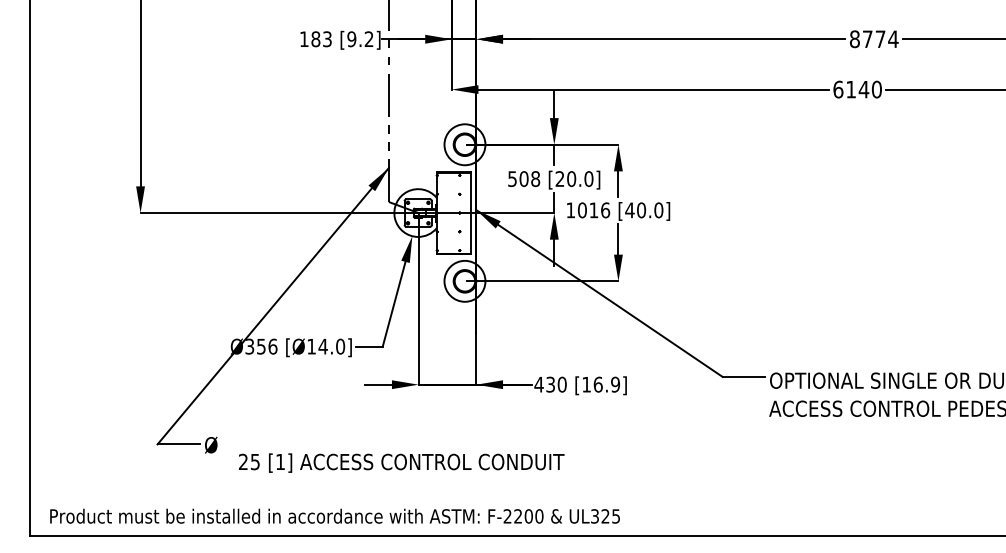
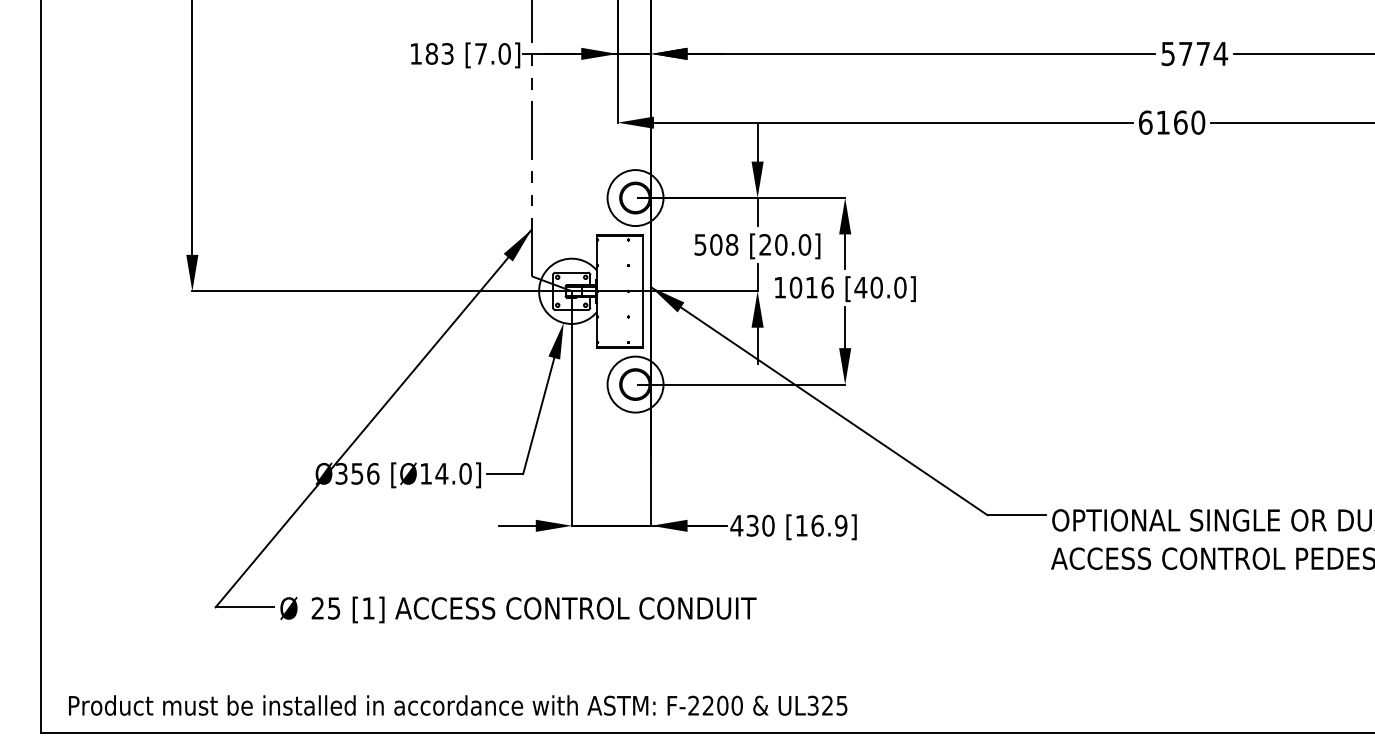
text: (360, 38) -> (492, 53), [9.2] -> [7.0]
text: (855, 38) -> (1168, 53), 8774 -> 5774
text: (863, 89) -> (1180, 122), 6140 -> 6160
text: (401, 462) -> (533, 609), moved

